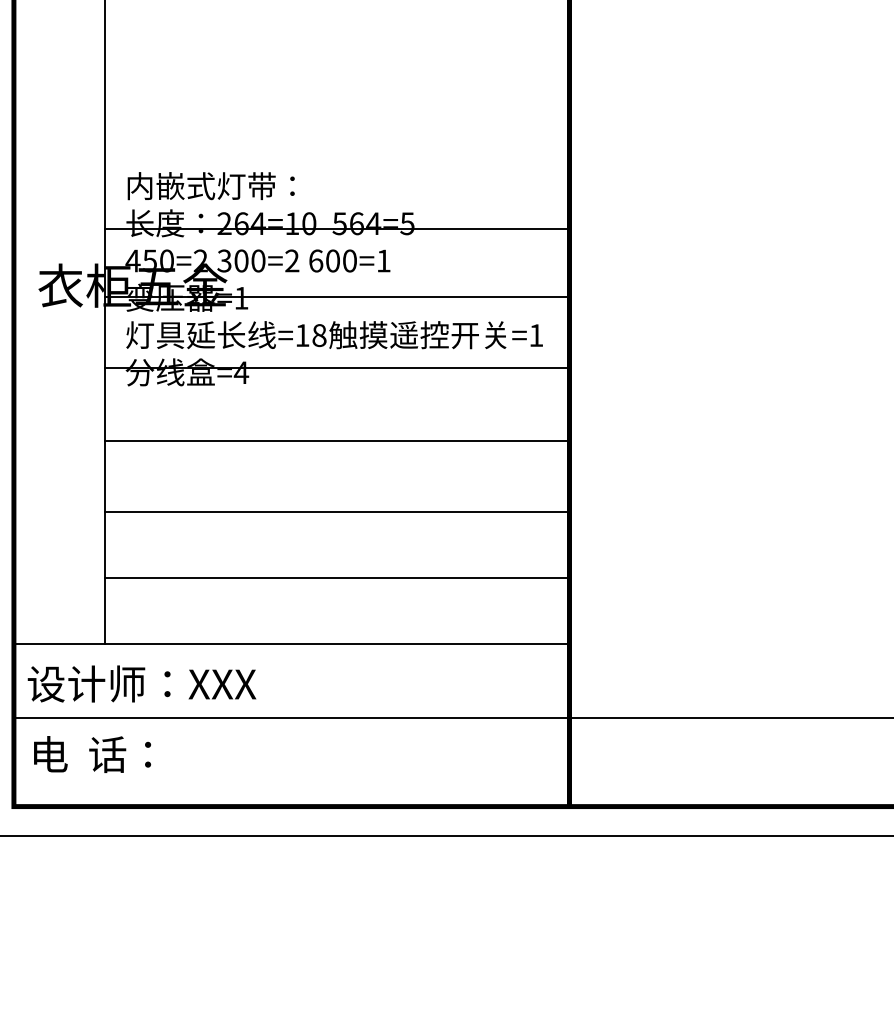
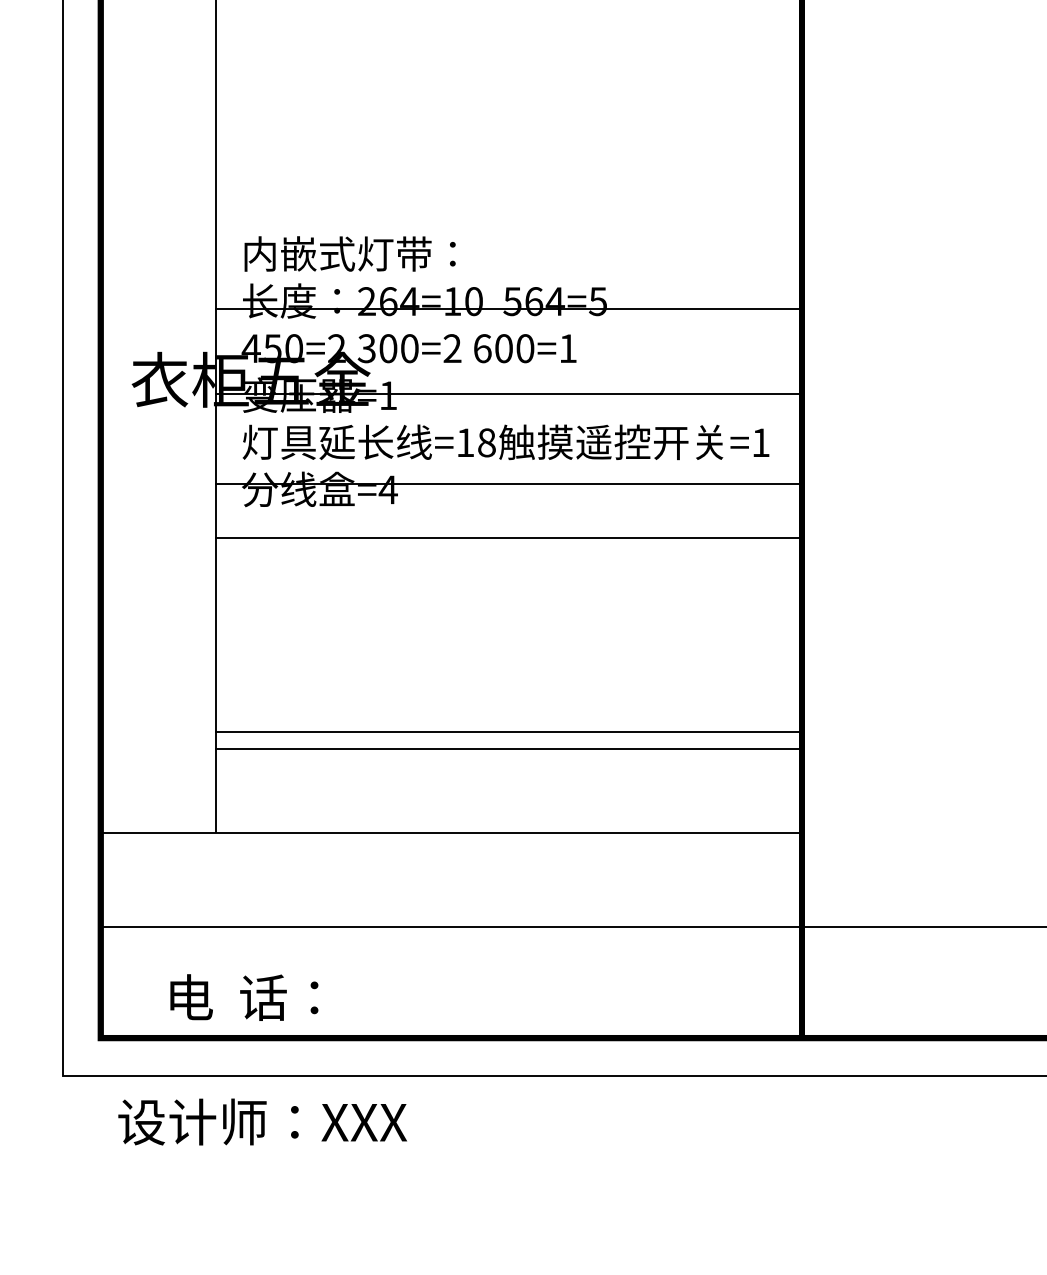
line: (337, 440) -> (509, 537), moved
line: (337, 512) -> (509, 732), moved
text: (141, 683) -> (261, 1121), moved
text: (92, 754) -> (244, 997), moved

